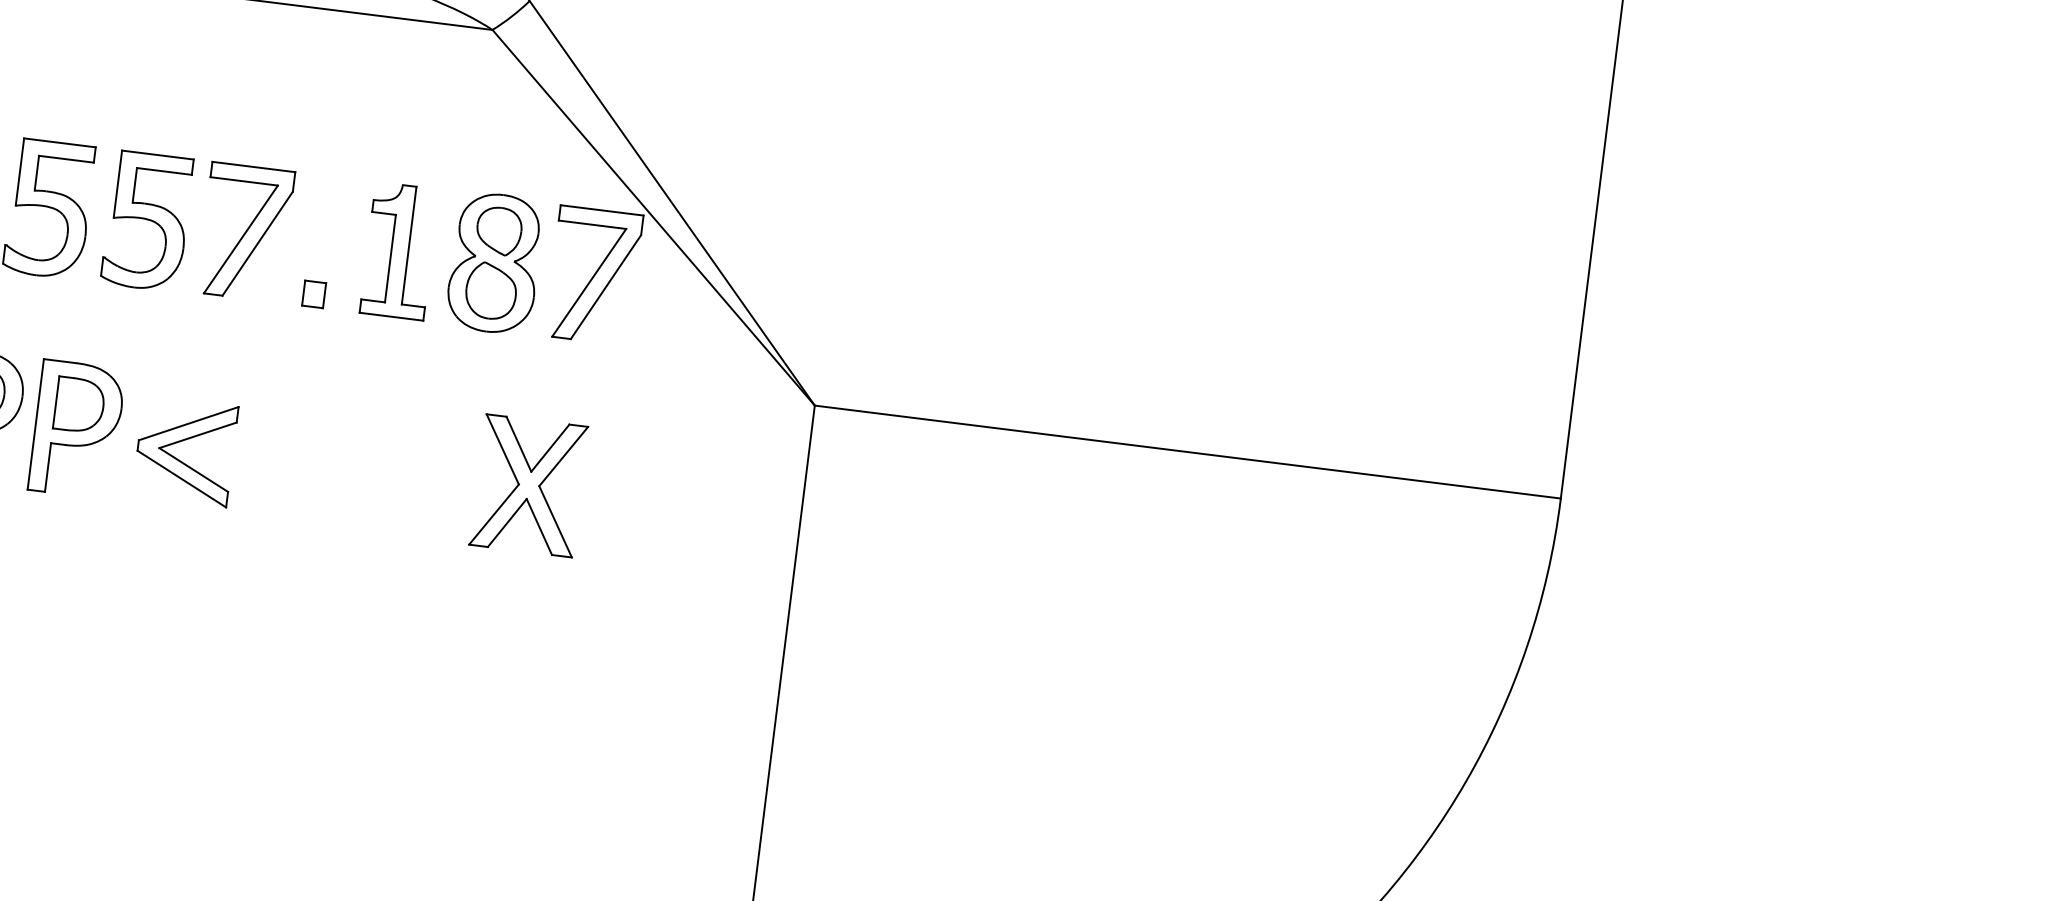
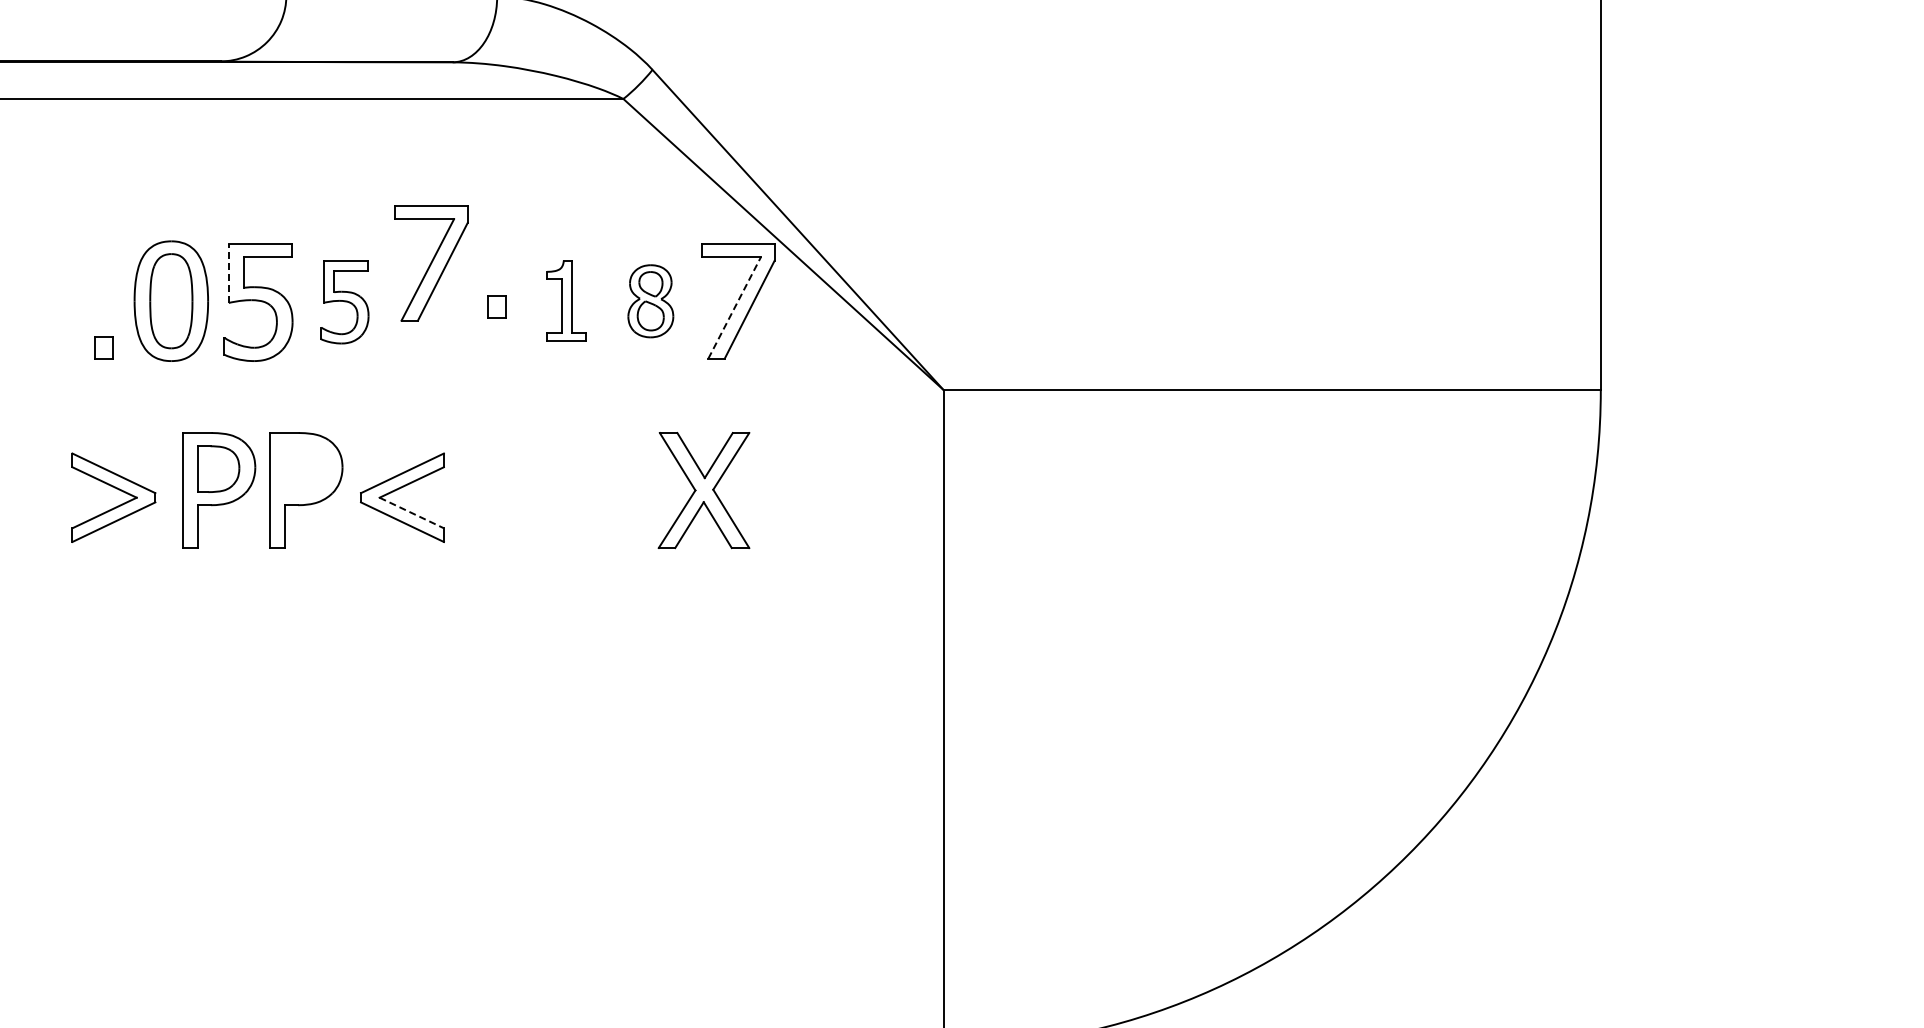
line: (19, 172) -> (228, 273), solid -> dashed
part: (147, 221) -> (344, 302), size x0.7
part: (246, 232) -> (431, 263), moved
part: (399, 250) -> (566, 300), size x0.7
part: (494, 263) -> (650, 301), size x0.6
line: (589, 282) -> (734, 307), solid -> dashed
part: (313, 294) -> (496, 306), moved
part: (79, 404) -> (305, 468), removed
line: (193, 470) -> (411, 513), solid -> dashed

